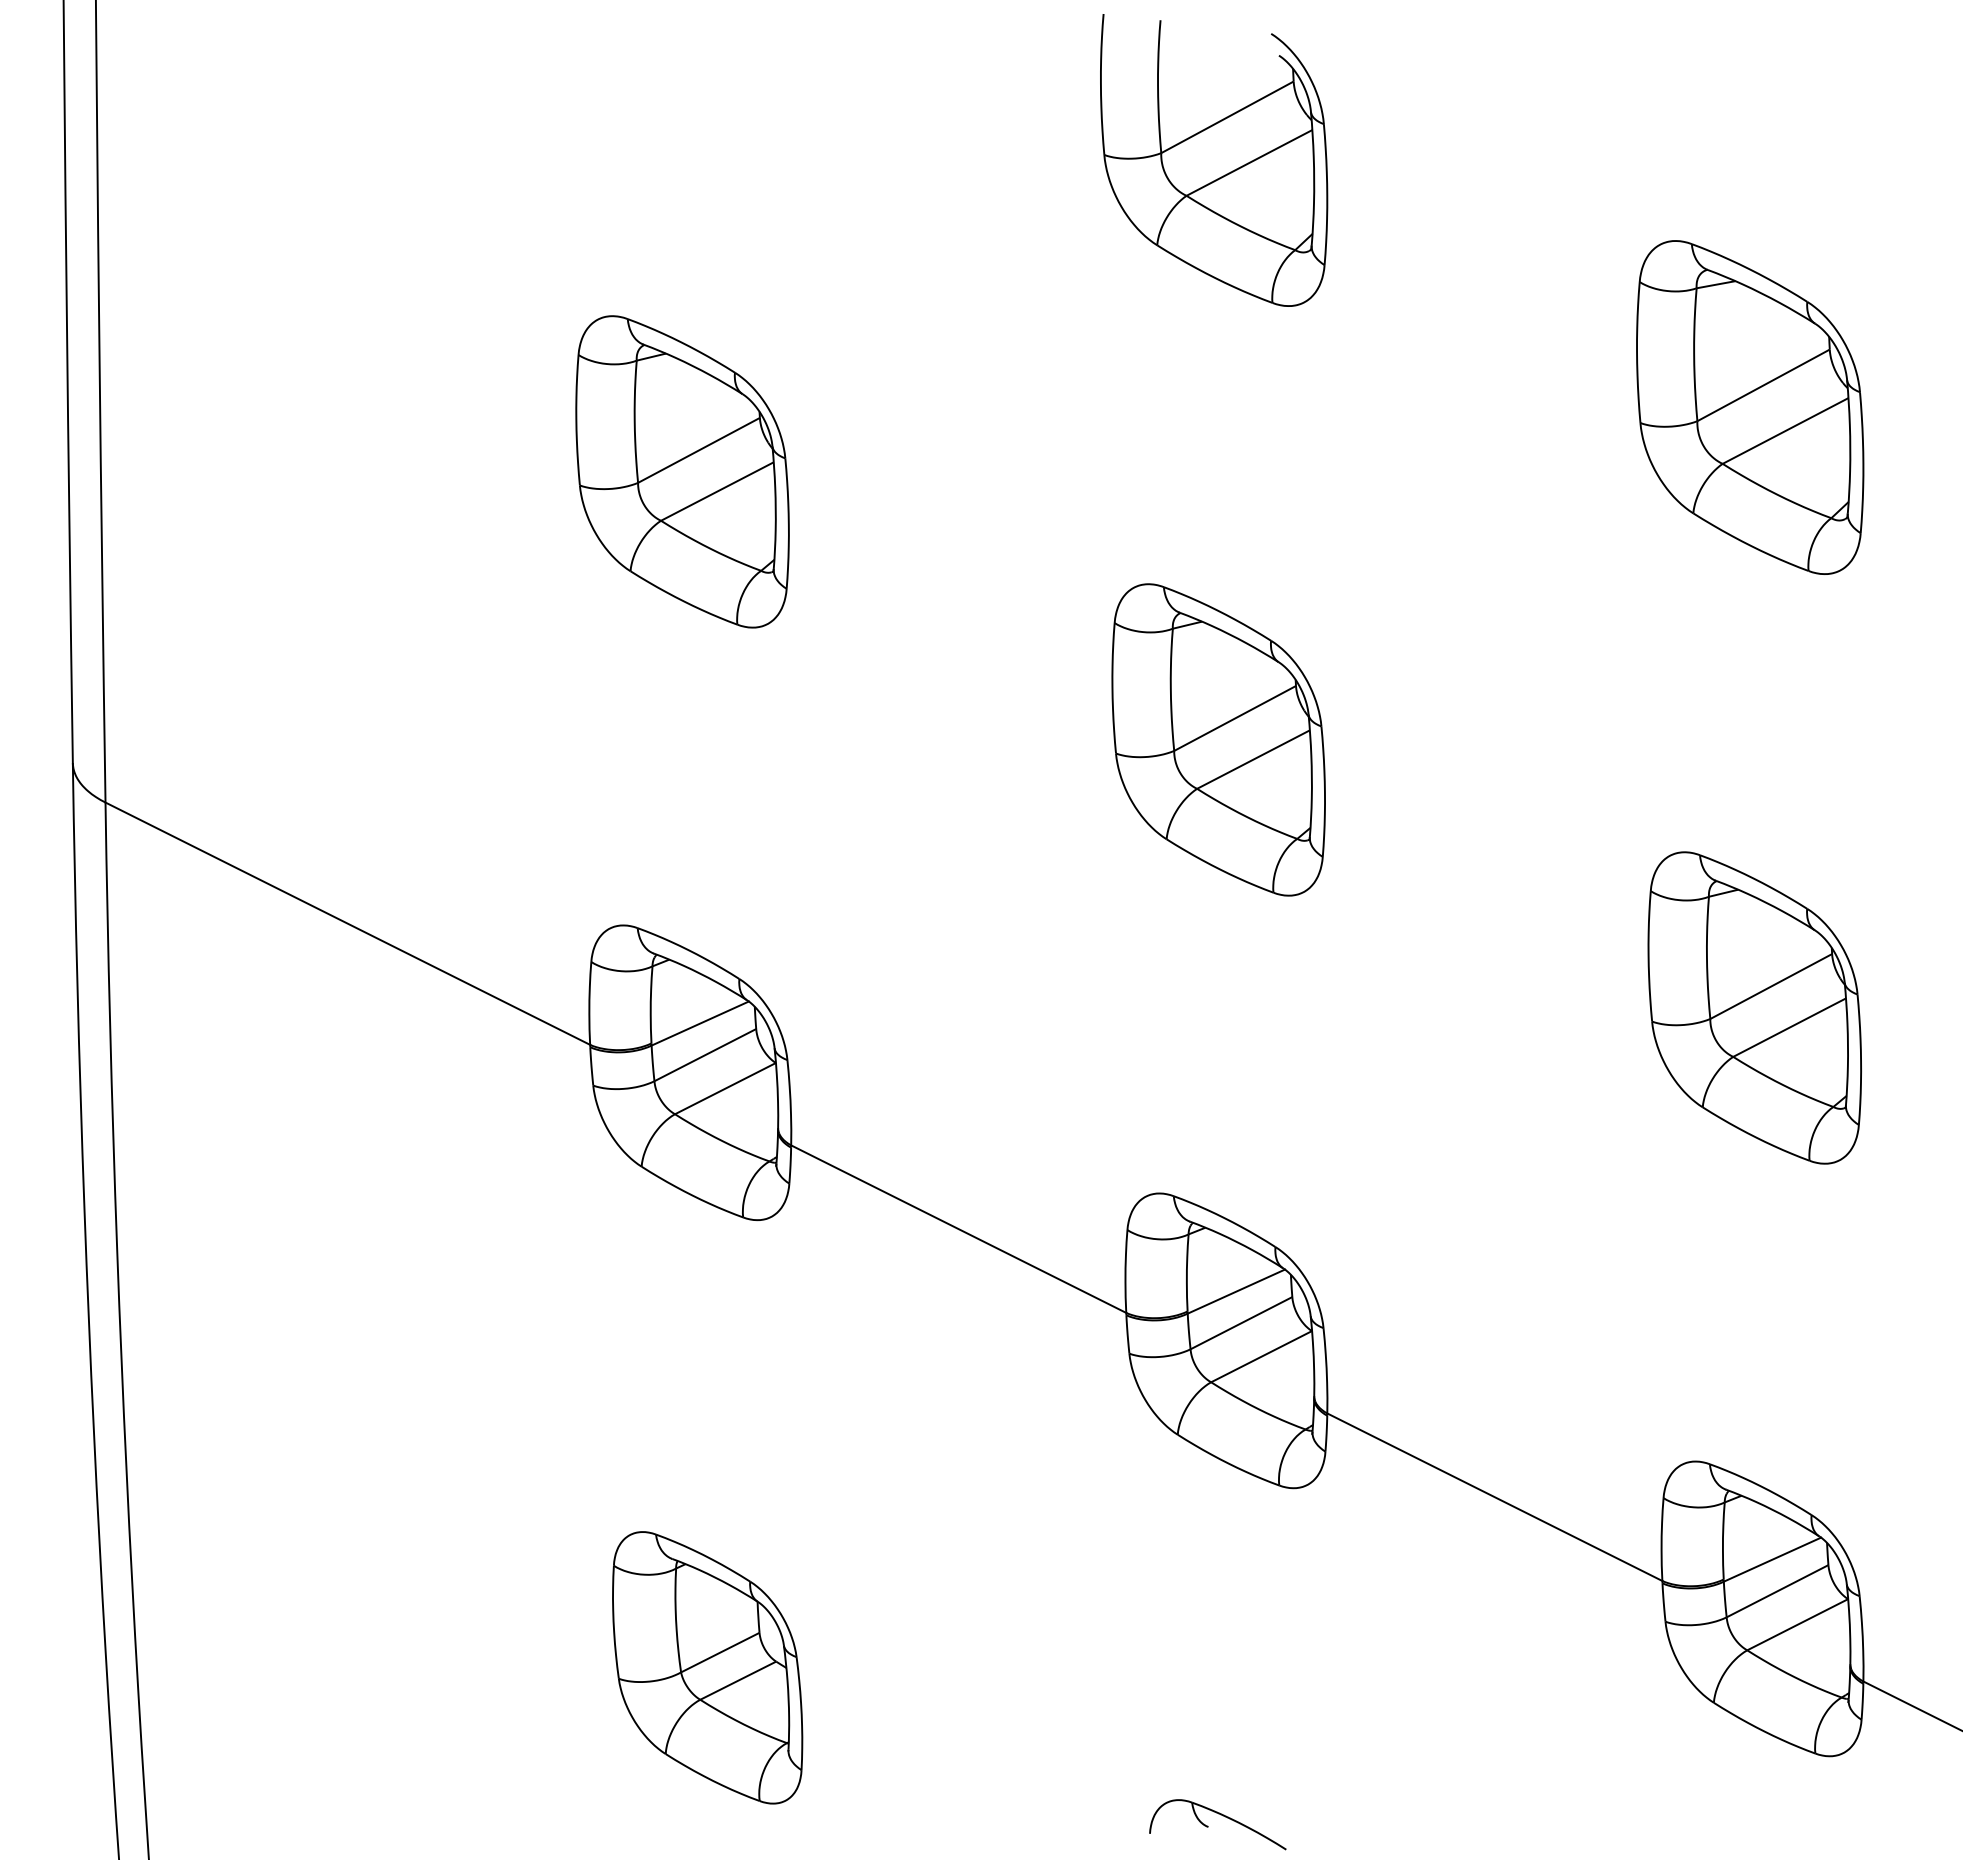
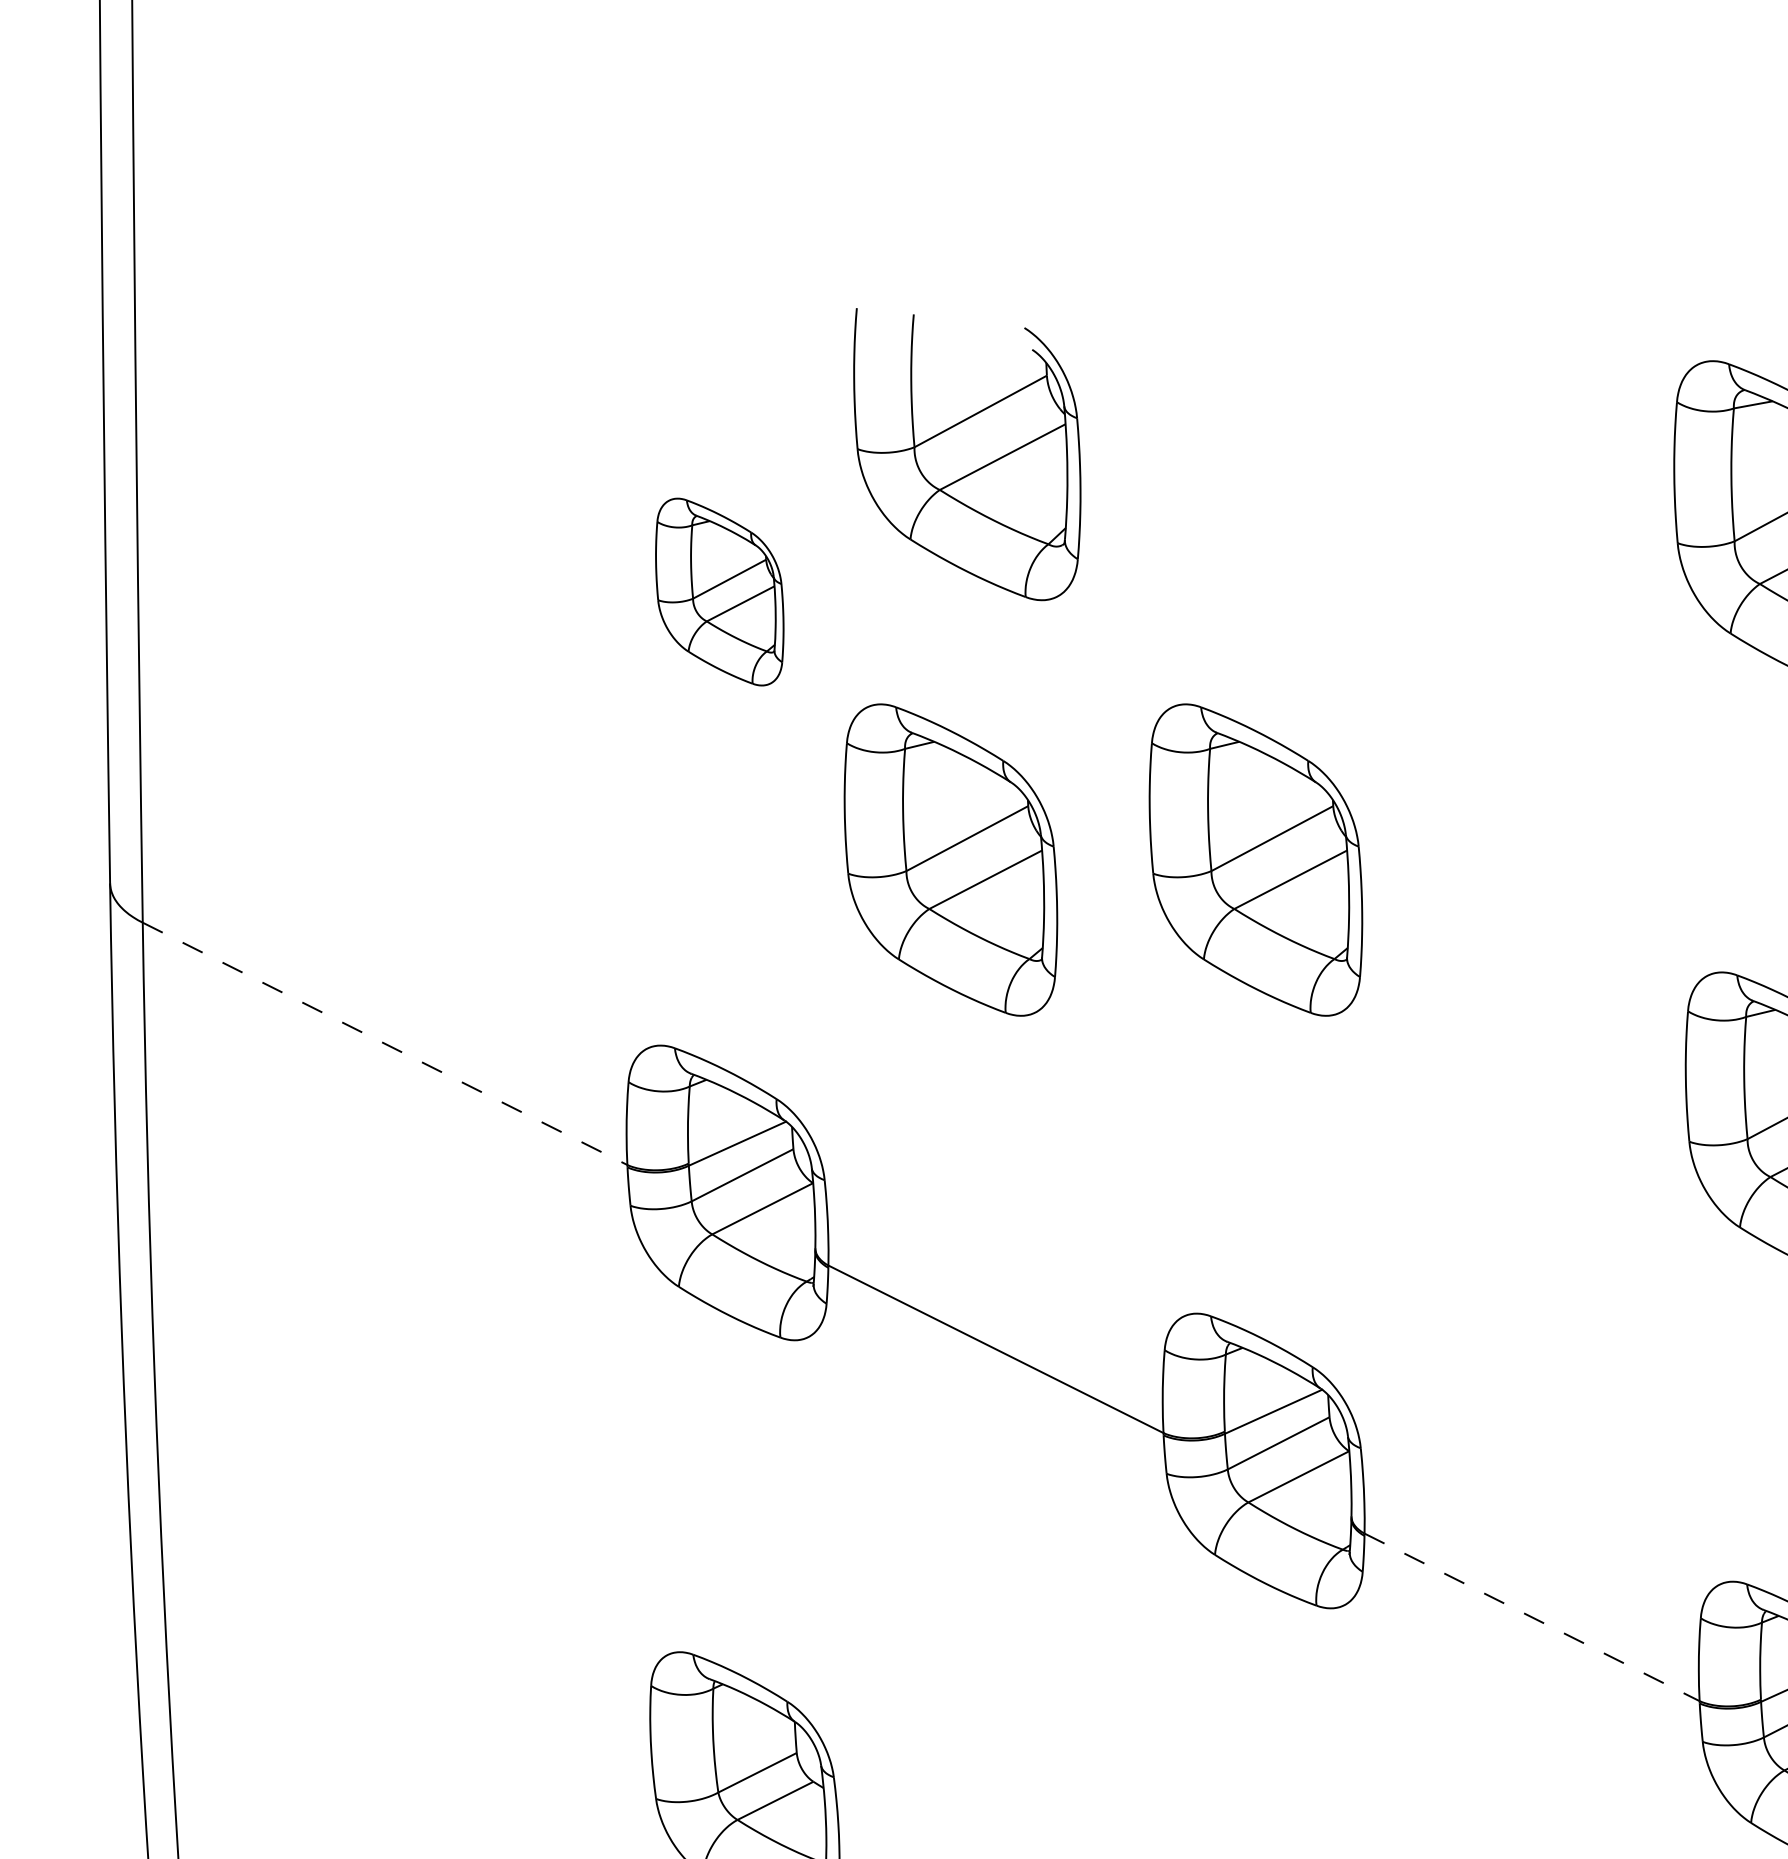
part: (1214, 160) -> (967, 454), moved
part: (682, 471) -> (719, 591), size x0.6
part: (913, 739) -> (950, 859), added
line: (347, 923) -> (384, 1043), solid -> dashed
line: (1495, 1497) -> (1532, 1617), solid -> dashed

